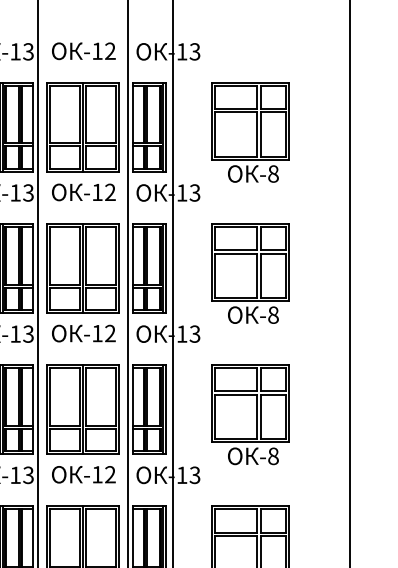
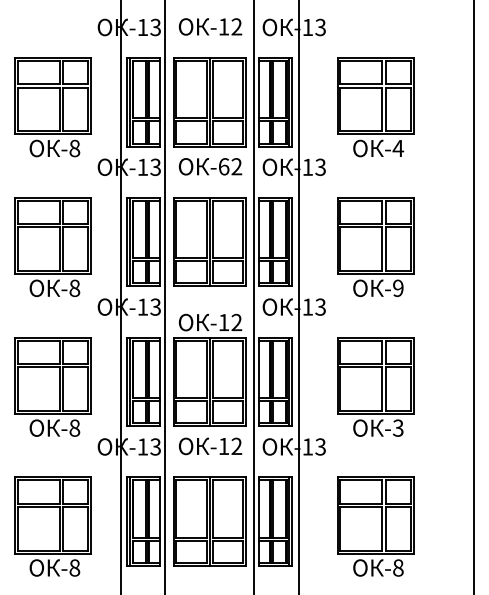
text: (273, 173) -> (398, 148), -8 -> -4
text: (97, 192) -> (224, 166), -12 -> -62
text: (273, 314) -> (398, 287), -8 -> -9
text: (83, 333) -> (210, 322), moved
text: (273, 455) -> (398, 427), -8 -> -3

